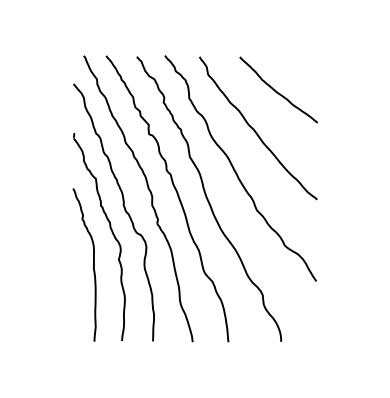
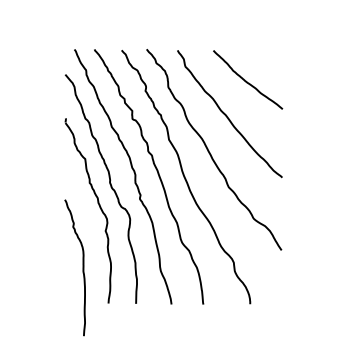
curve: (93, 264) -> (83, 267), moved

